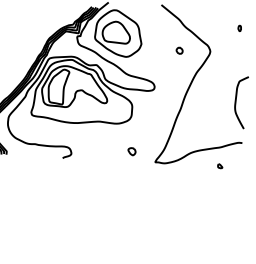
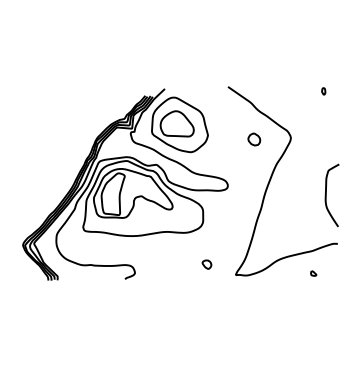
part: (239, 28) -> (323, 91), moved
part: (179, 50) -> (253, 139), size x1.6

